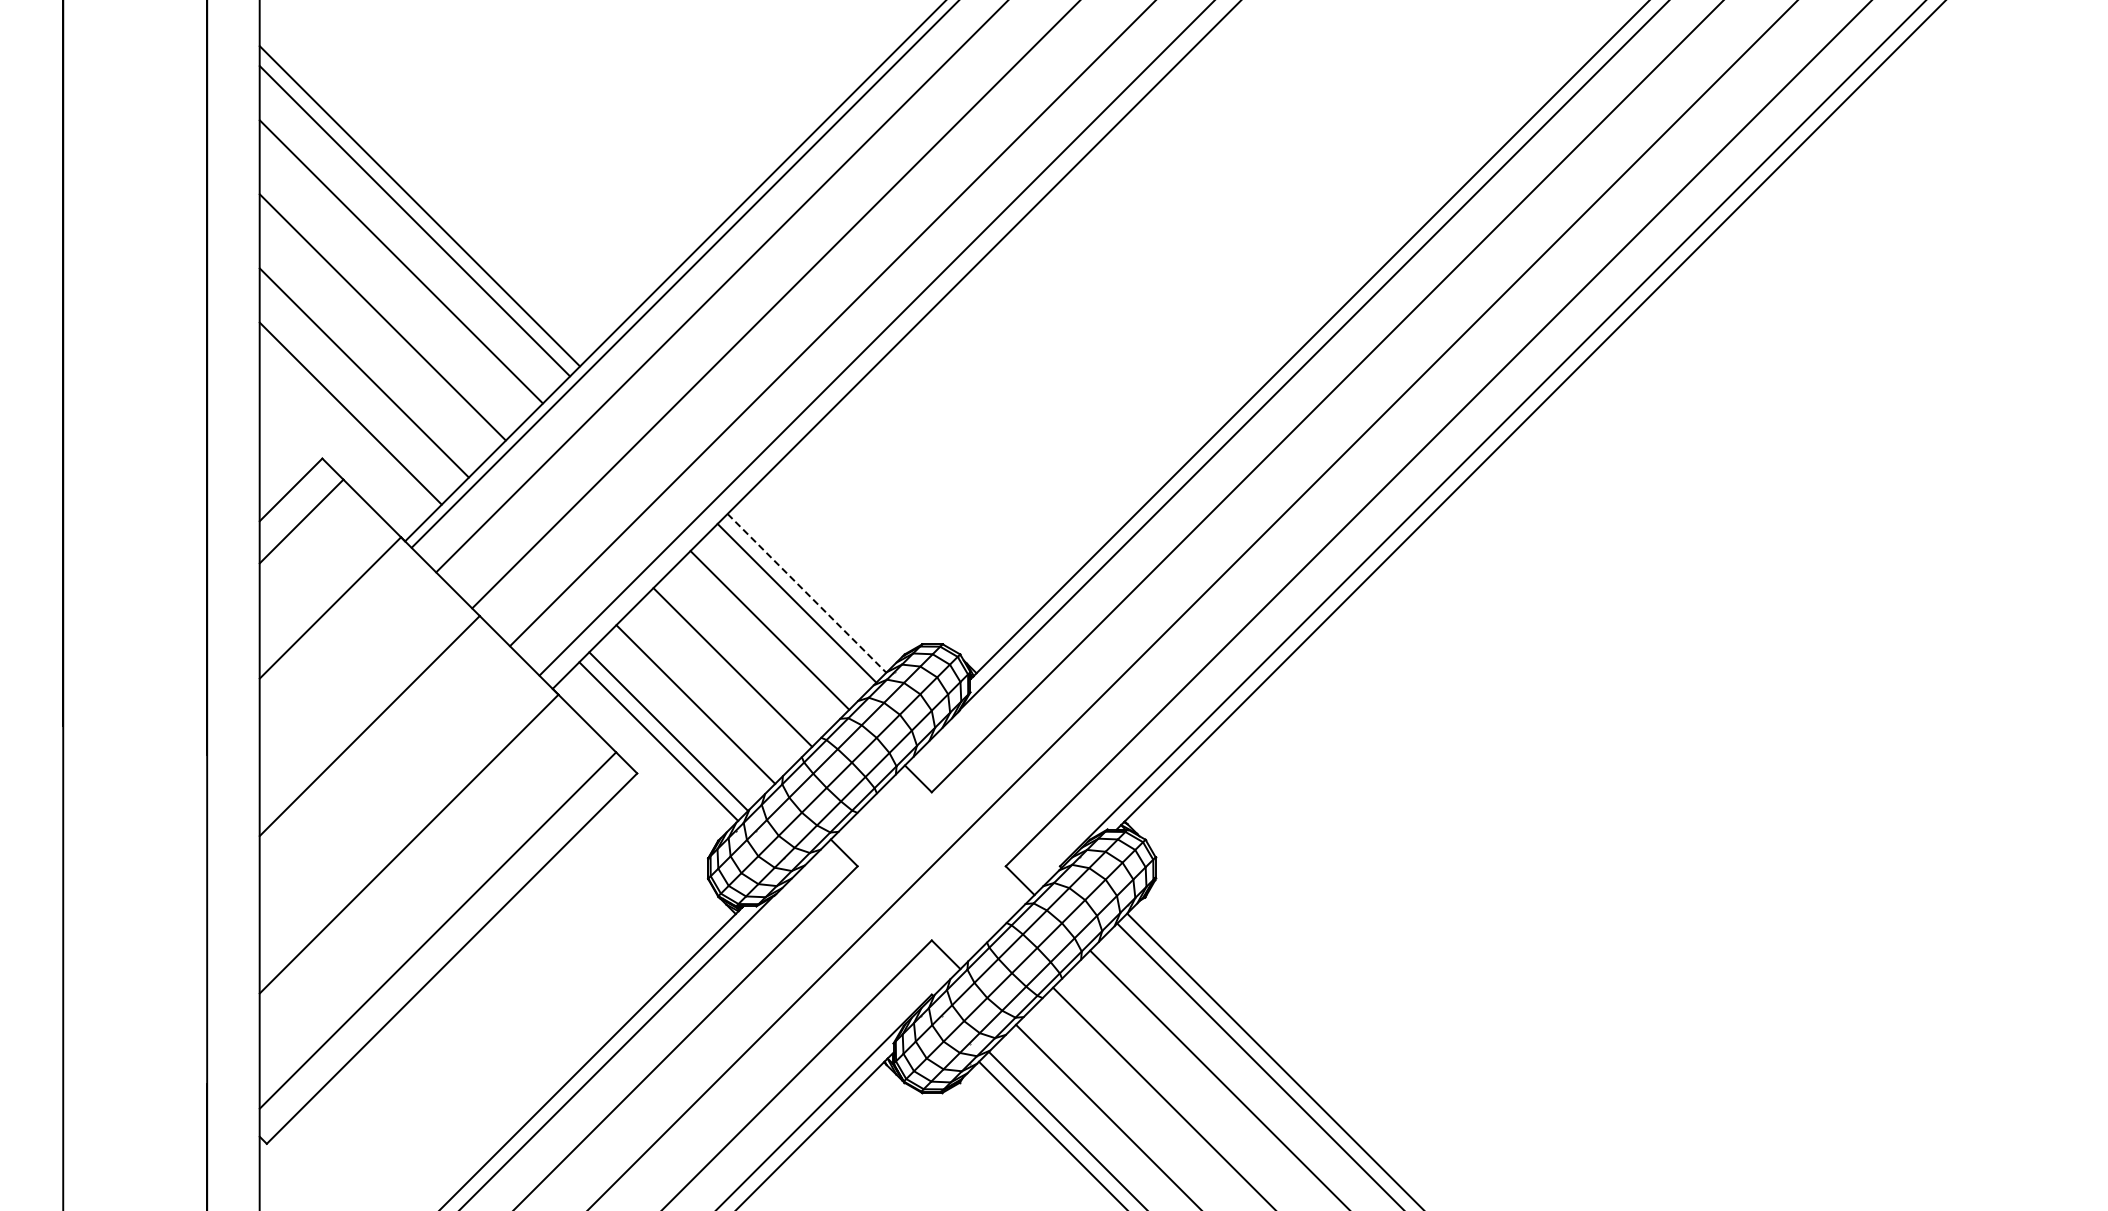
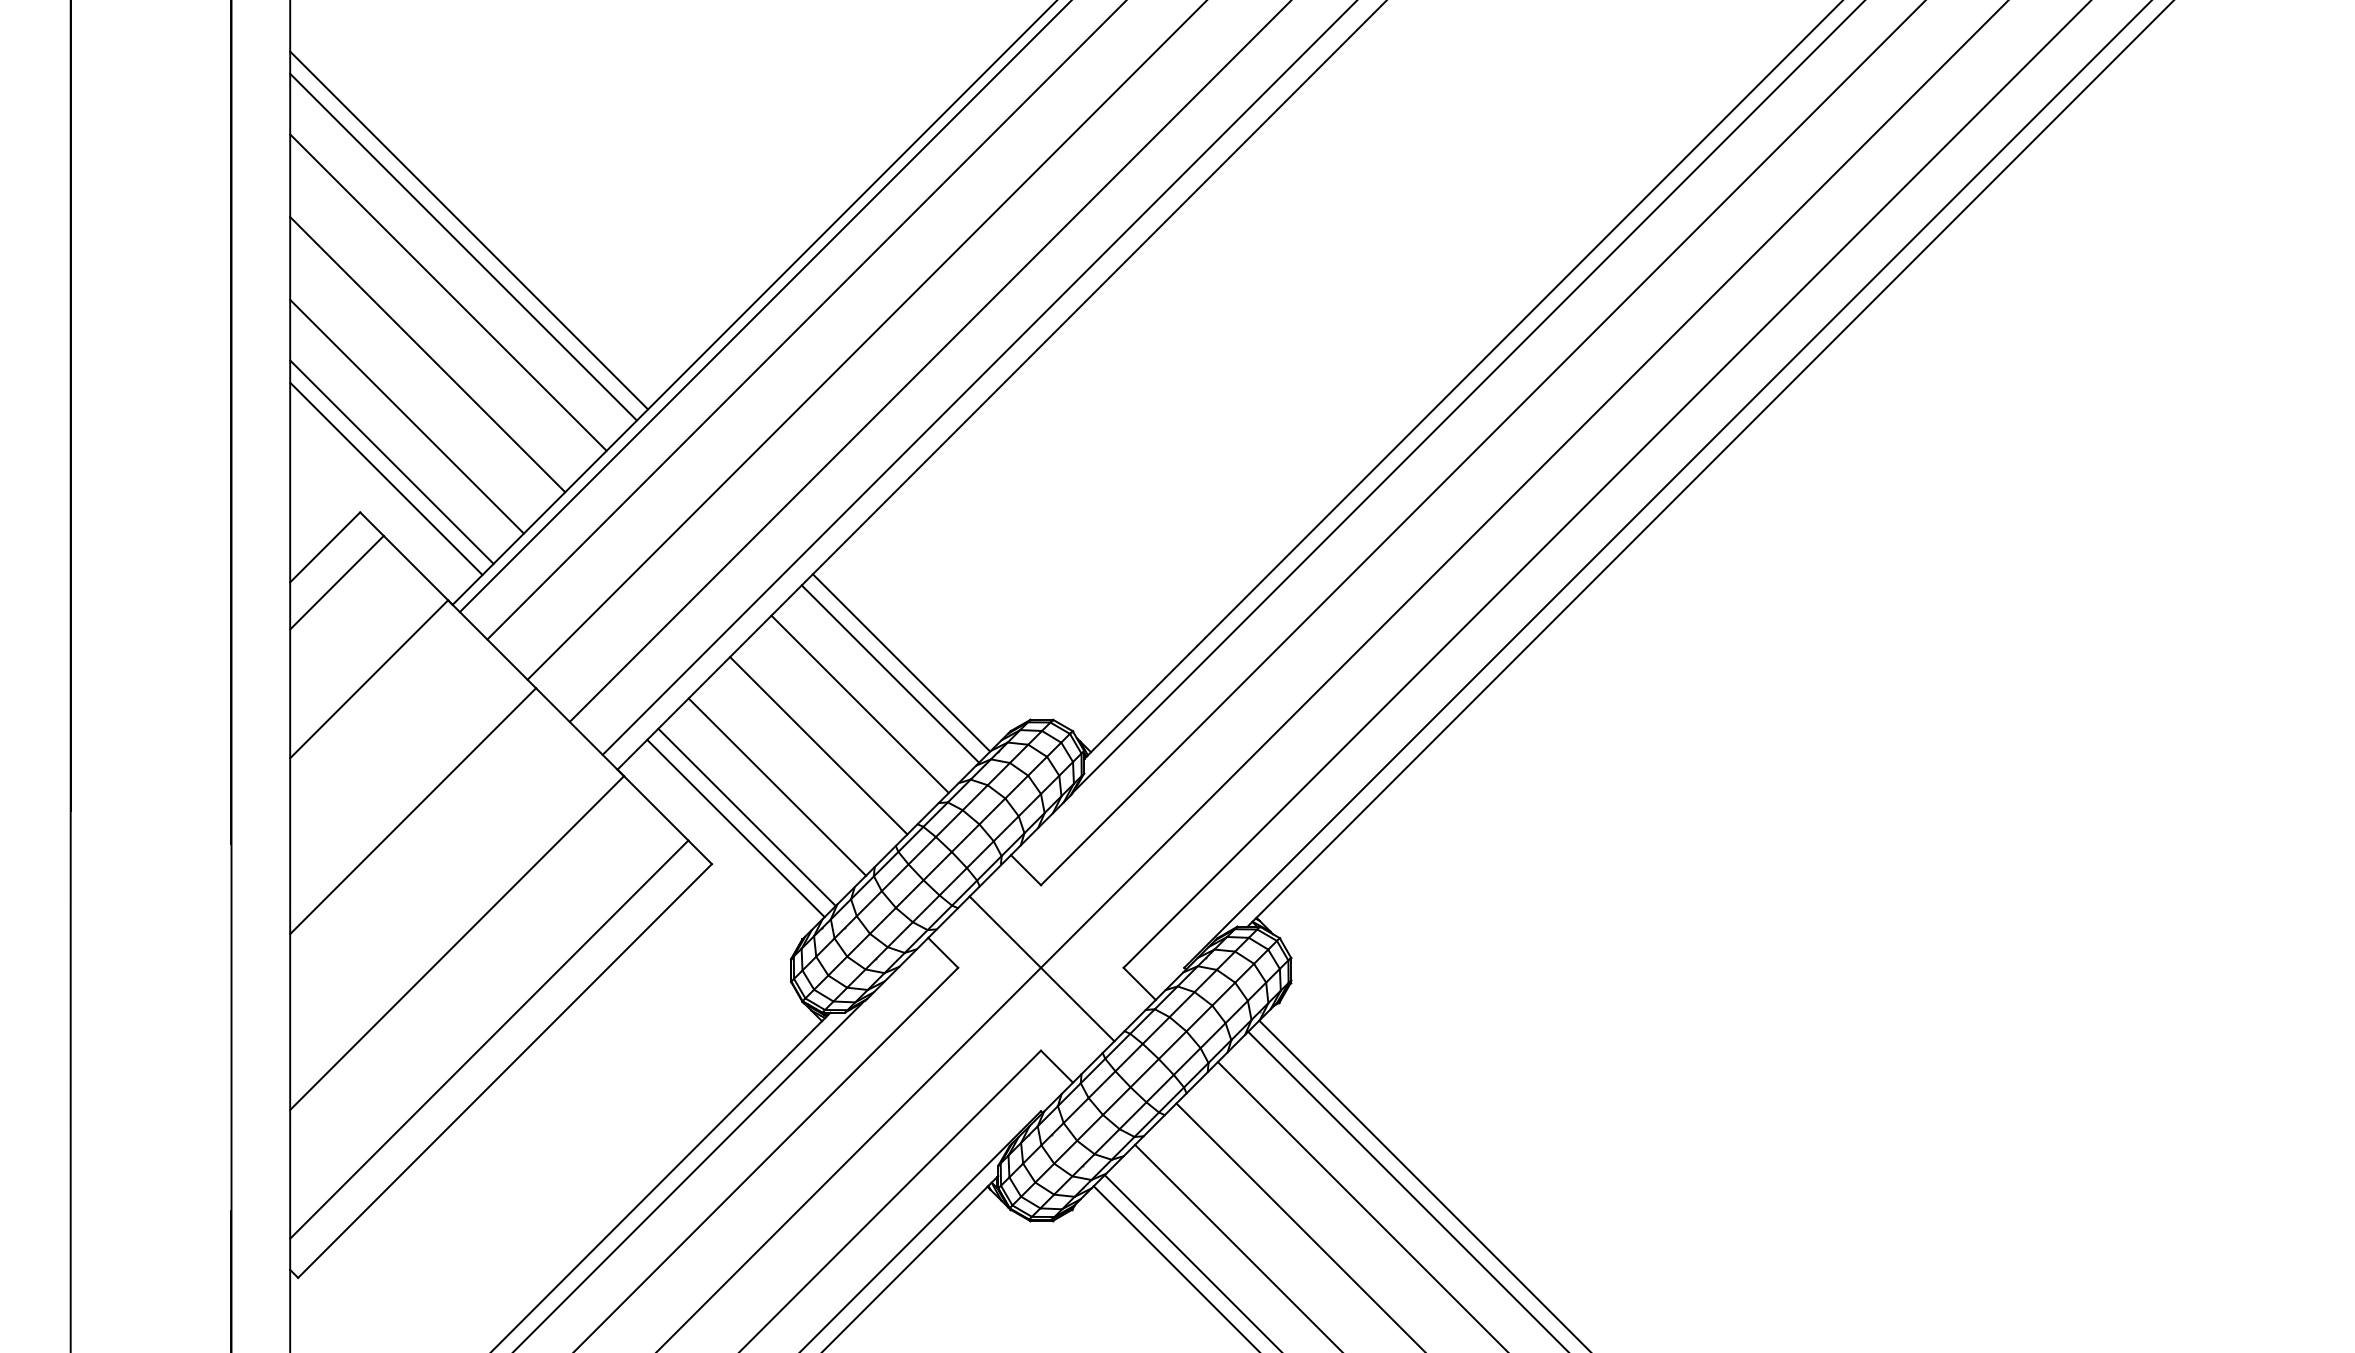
line: (345, 428) -> (386, 478), added
line: (807, 593) -> (902, 663), dashed -> solid
line: (932, 867) -> (1041, 969), added

